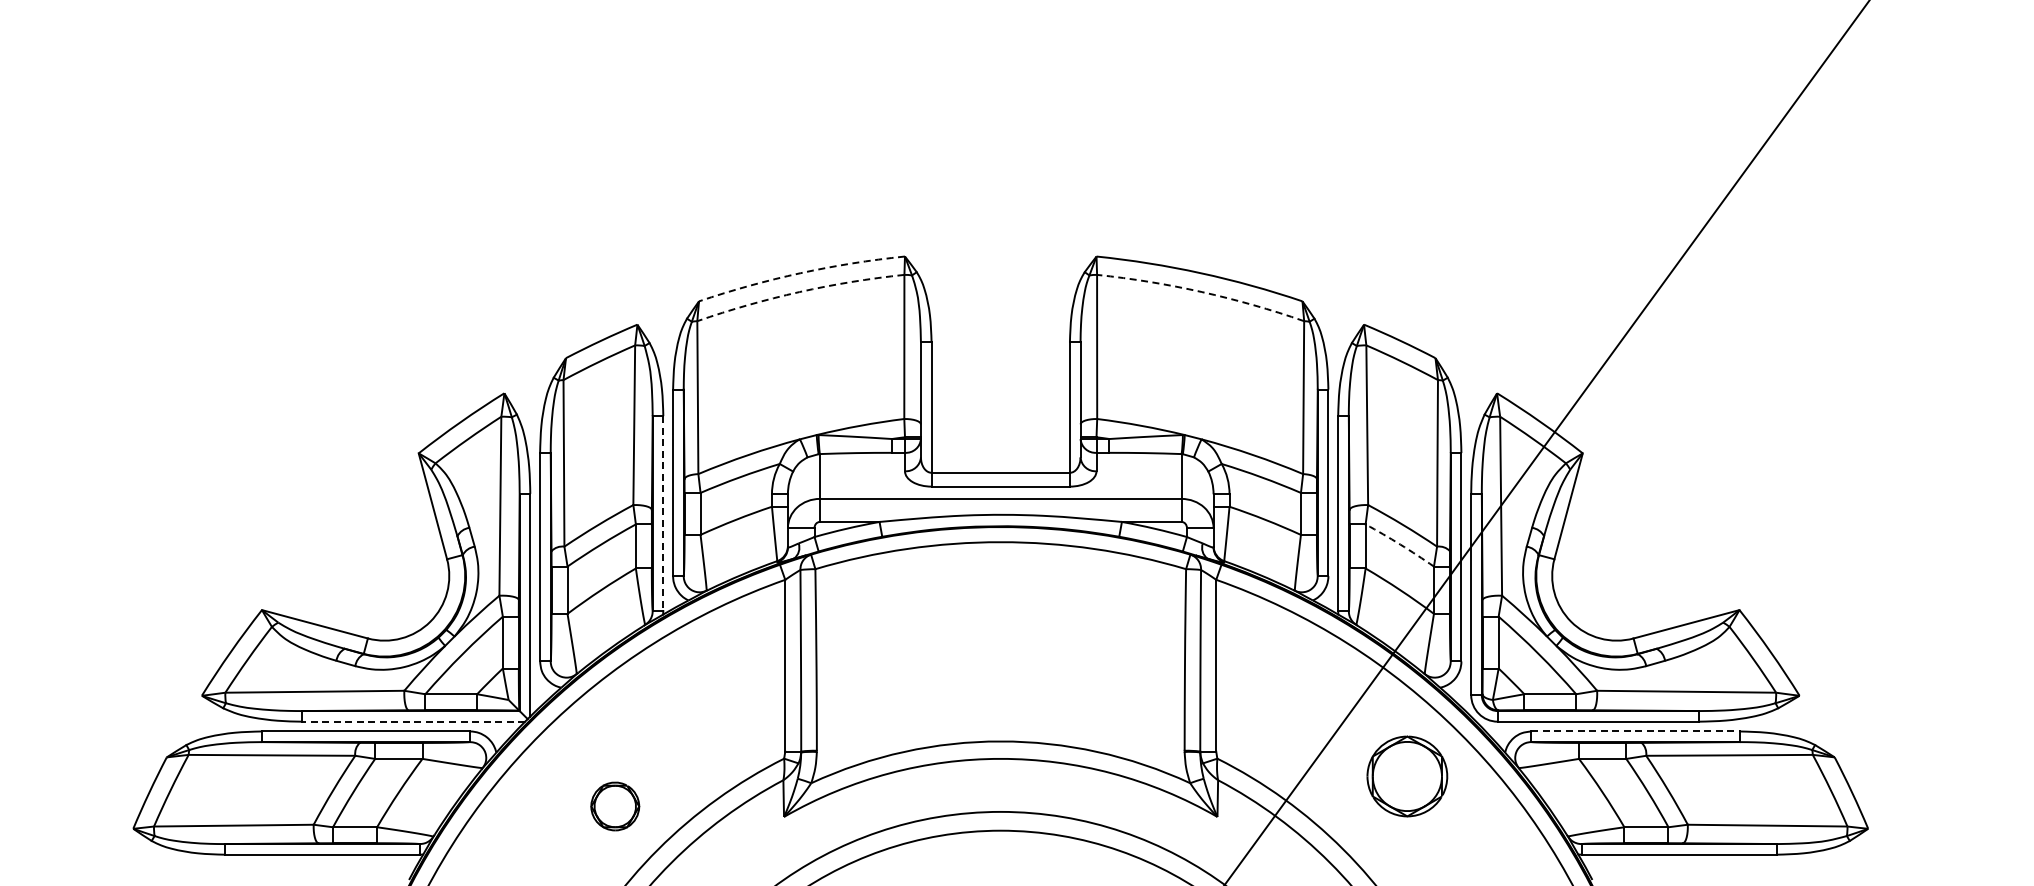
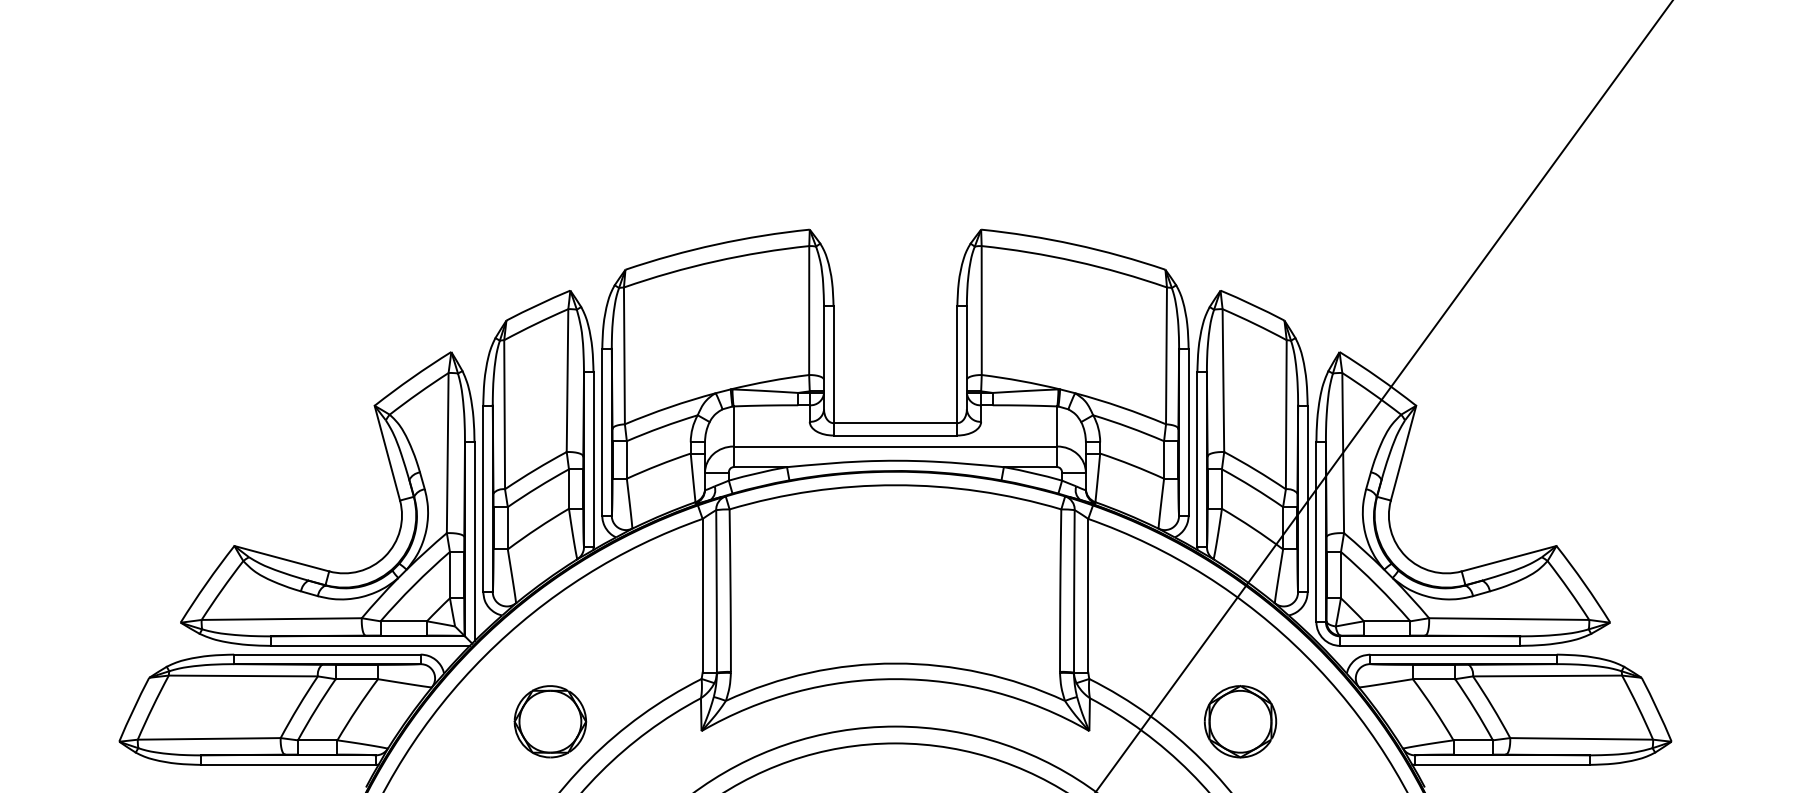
arc: (800, 273) -> (716, 244), dashed -> solid
arc: (799, 292) -> (715, 261), dashed -> solid
arc: (1201, 292) -> (1075, 261), dashed -> solid
line: (663, 513) -> (593, 459), dashed -> solid
arc: (1400, 544) -> (1253, 487), dashed -> solid
line: (413, 721) -> (369, 645), dashed -> solid
line: (1636, 731) -> (1464, 654), dashed -> solid
part: (1407, 776) -> (1240, 721), moved
part: (615, 806) -> (550, 721), size x1.67

